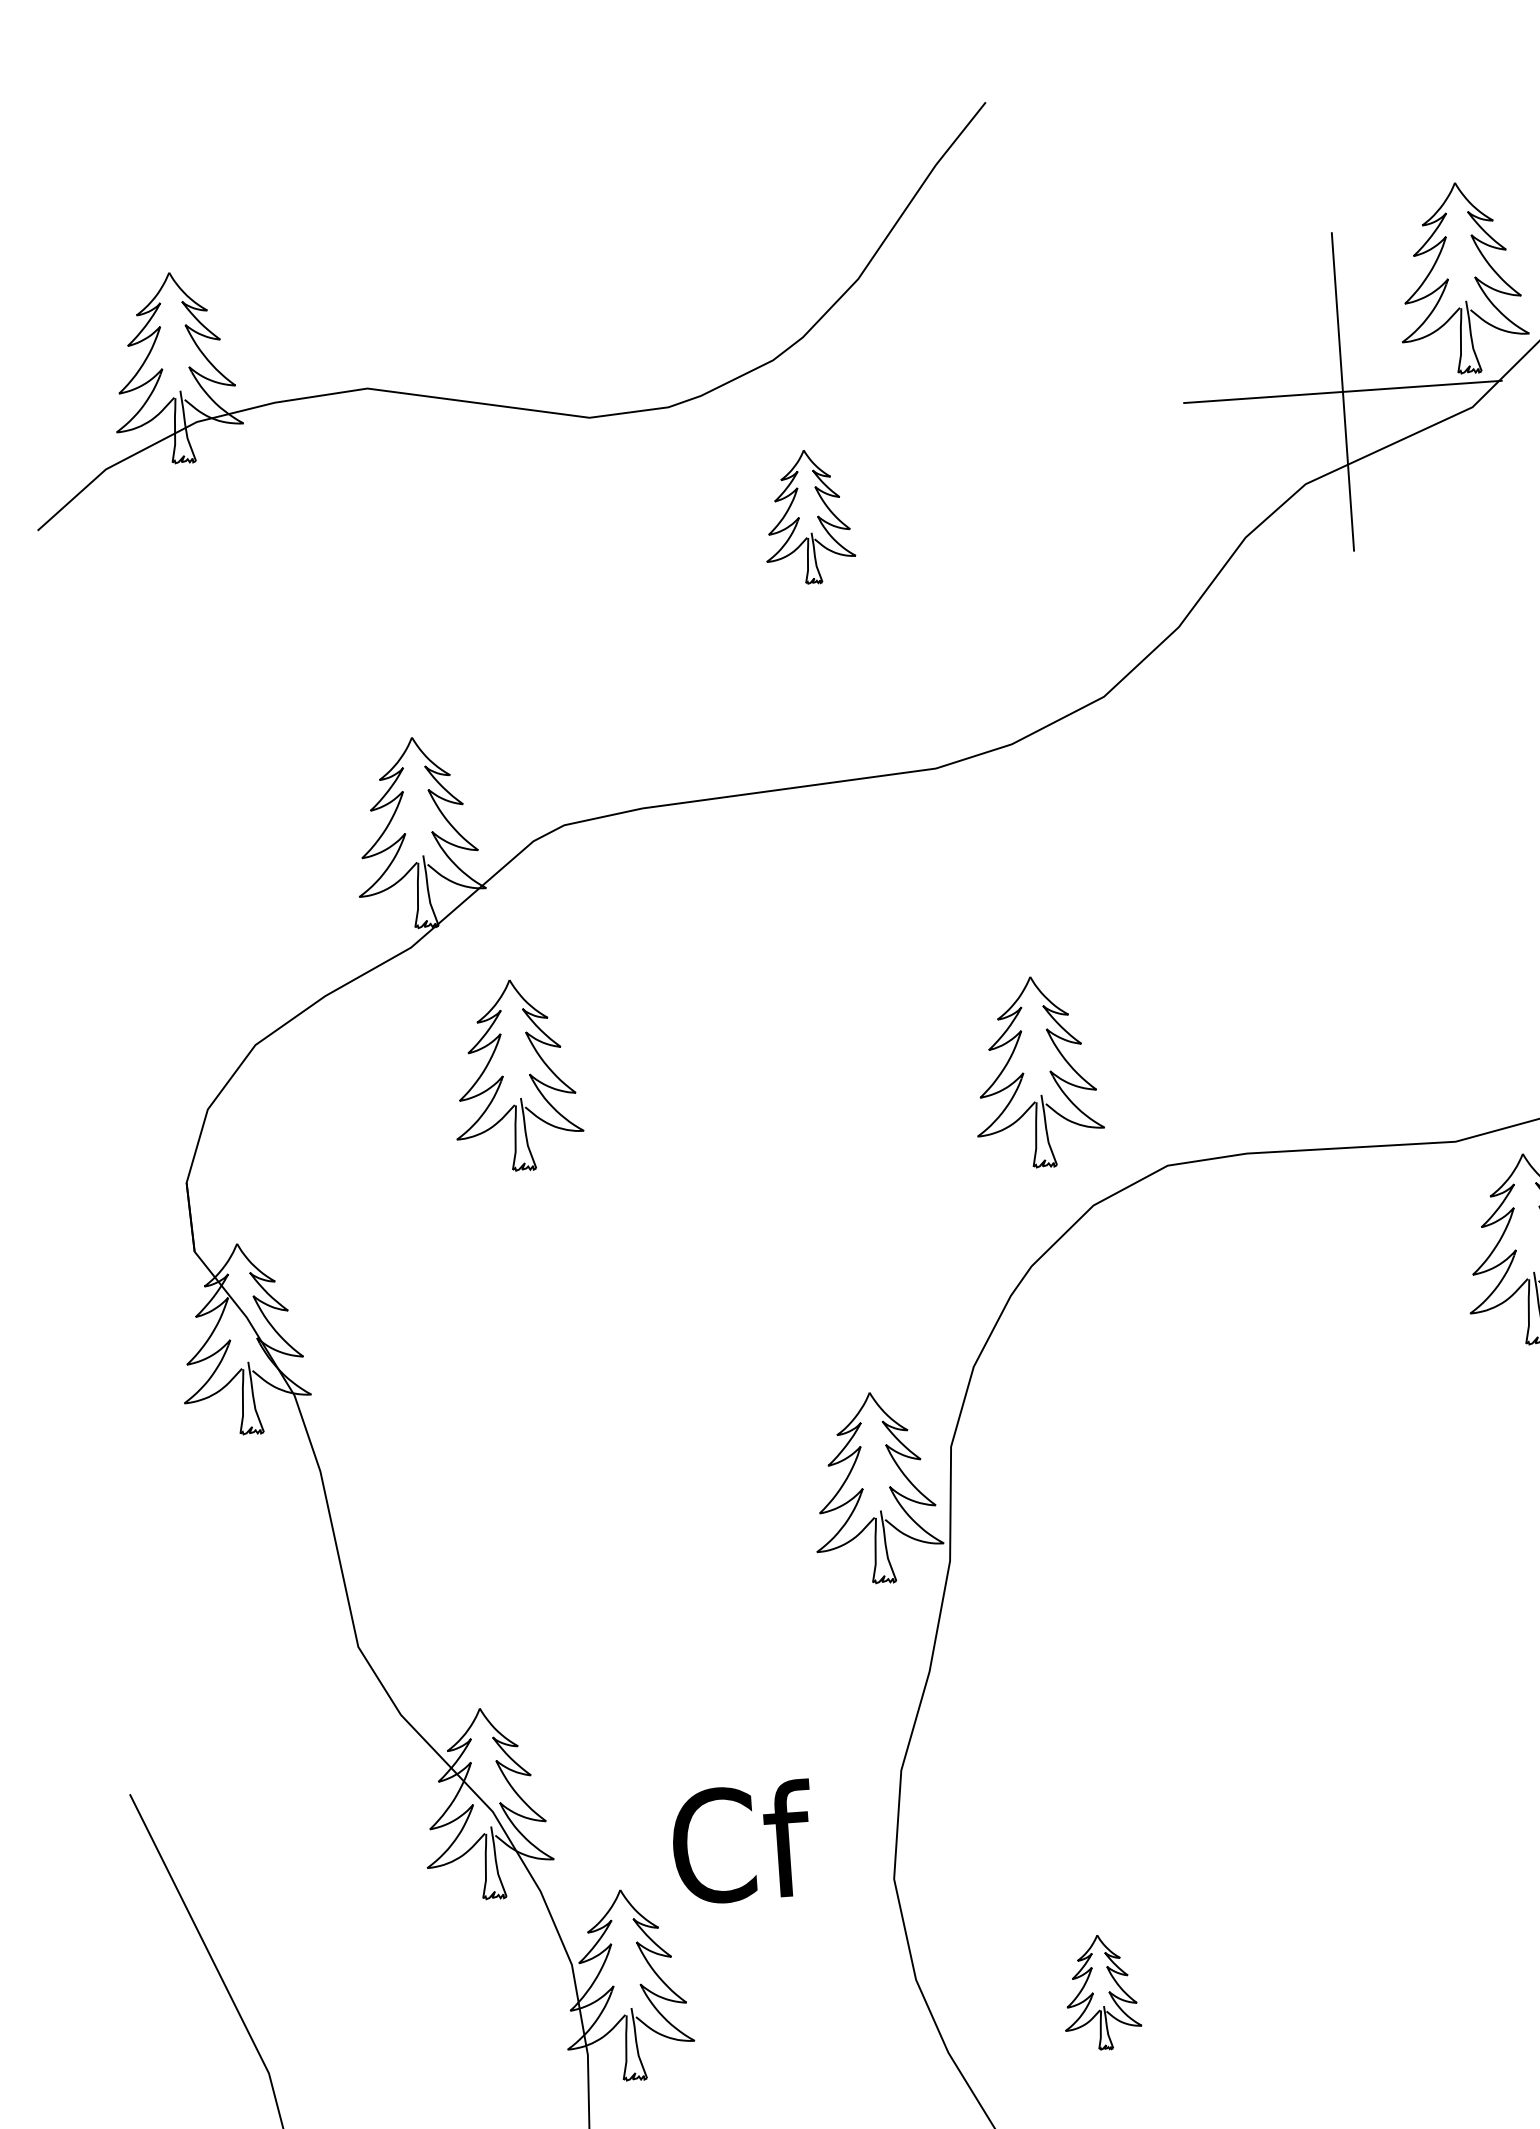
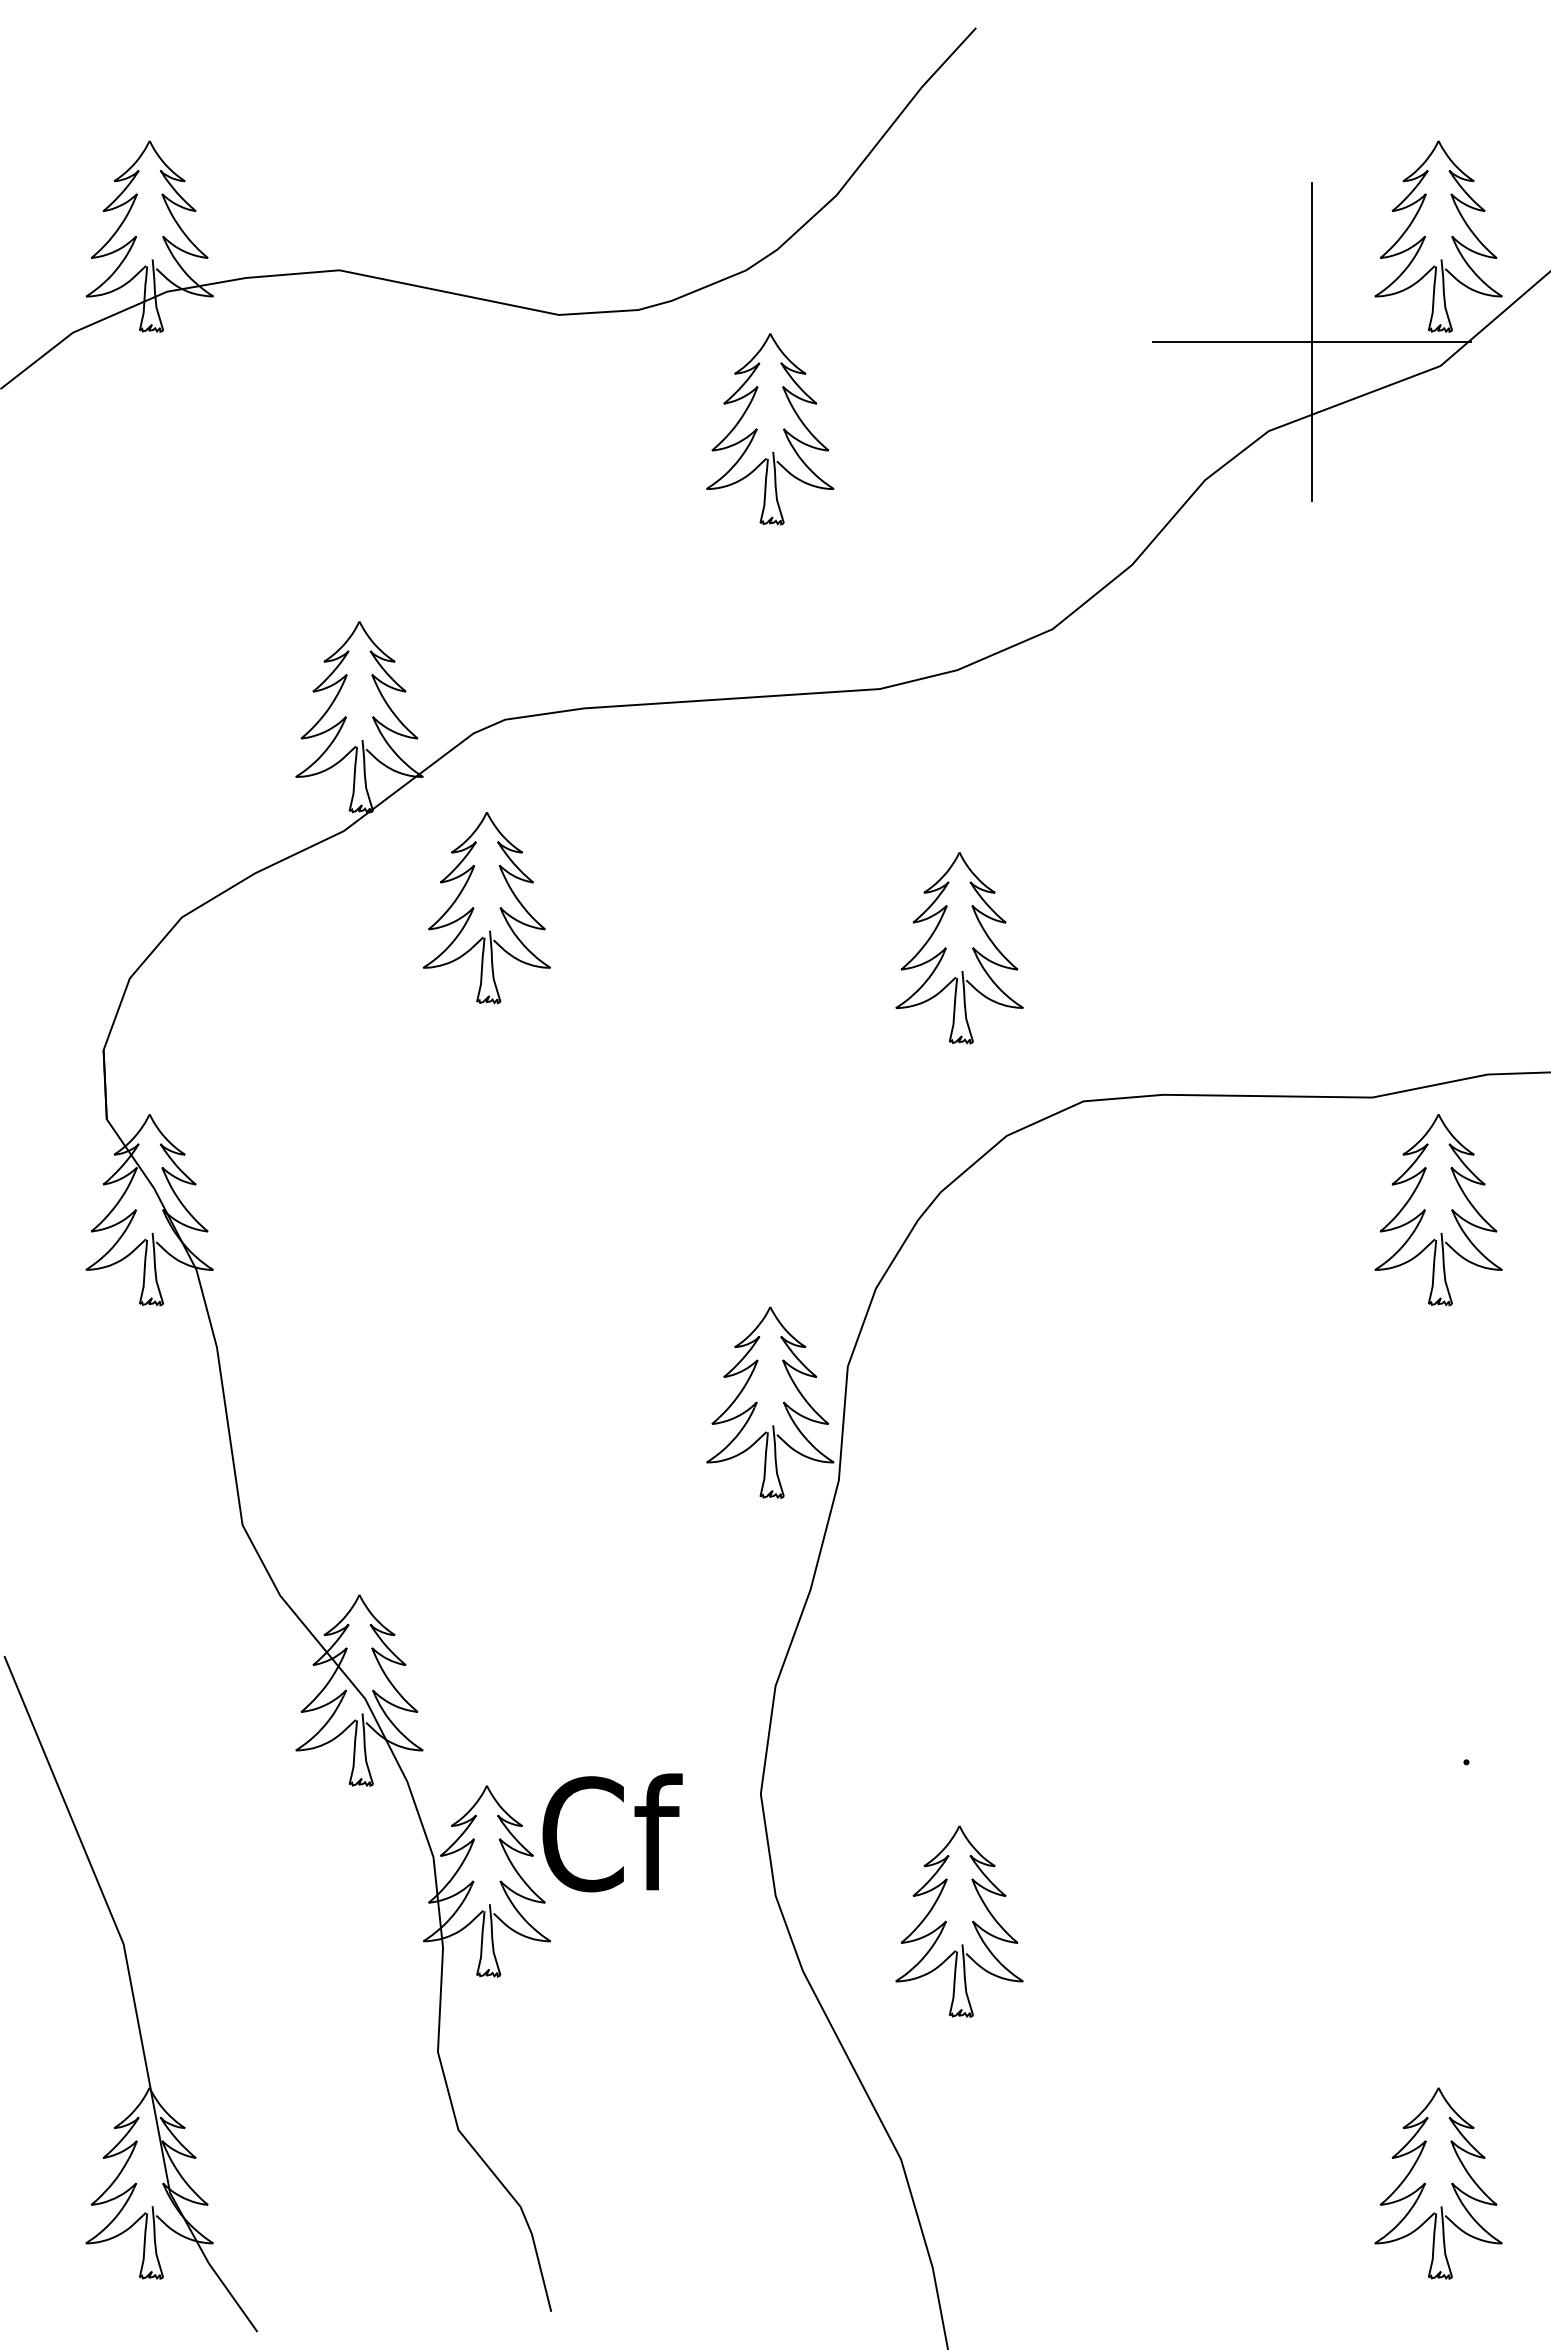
part: (808, 517) -> (770, 429), size x1.43
part: (1023, 1073) -> (946, 948), moved
part: (503, 1076) -> (474, 908), moved
text: (742, 1842) -> (612, 1832), moved
part: (1101, 1992) -> (959, 1921), size x1.67

